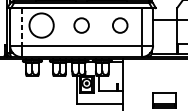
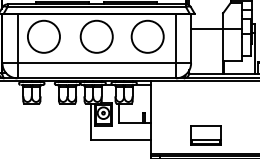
circle: (81, 25) -> (96, 36), size x1.67
circle: (120, 25) -> (147, 36), size x1.67
line: (21, 26) -> (17, 38), dashed -> solid

